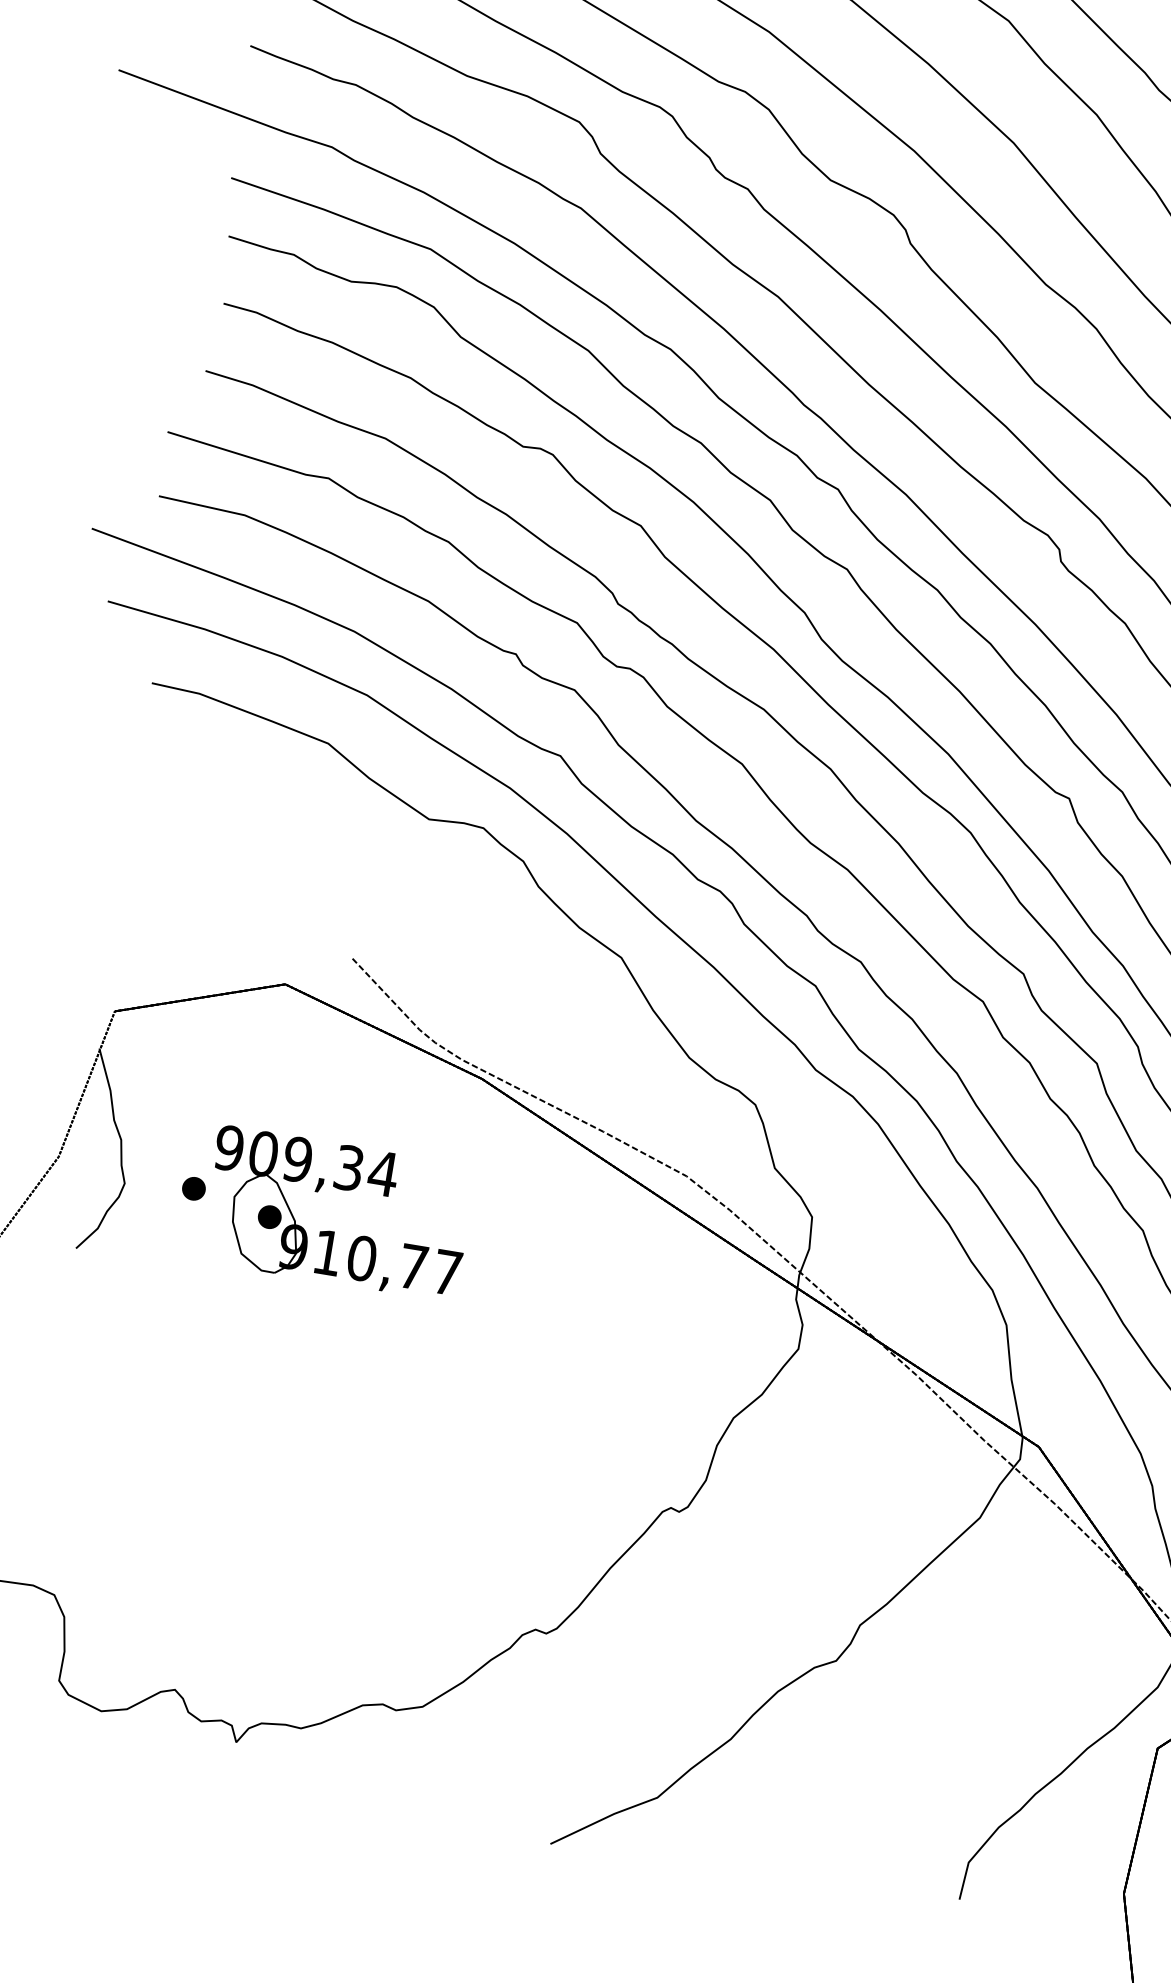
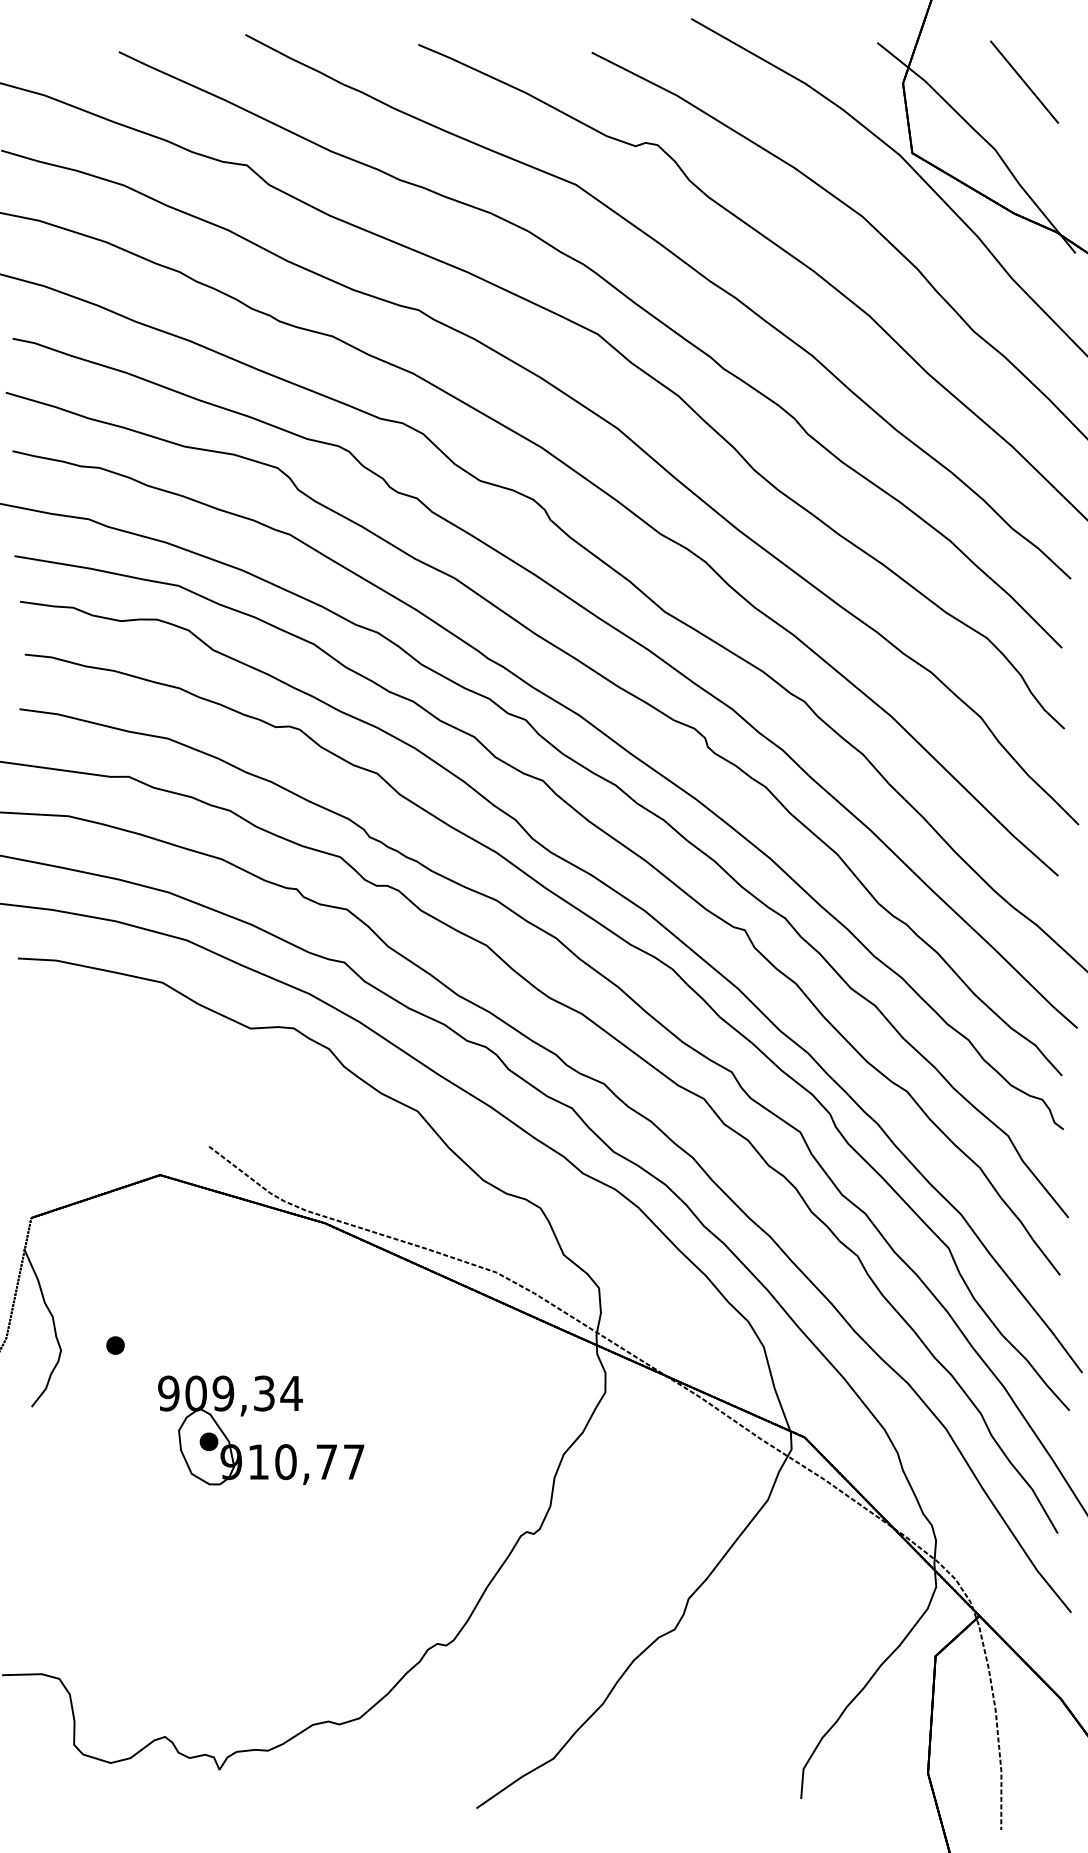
part: (335, 1231) -> (261, 1444), moved

